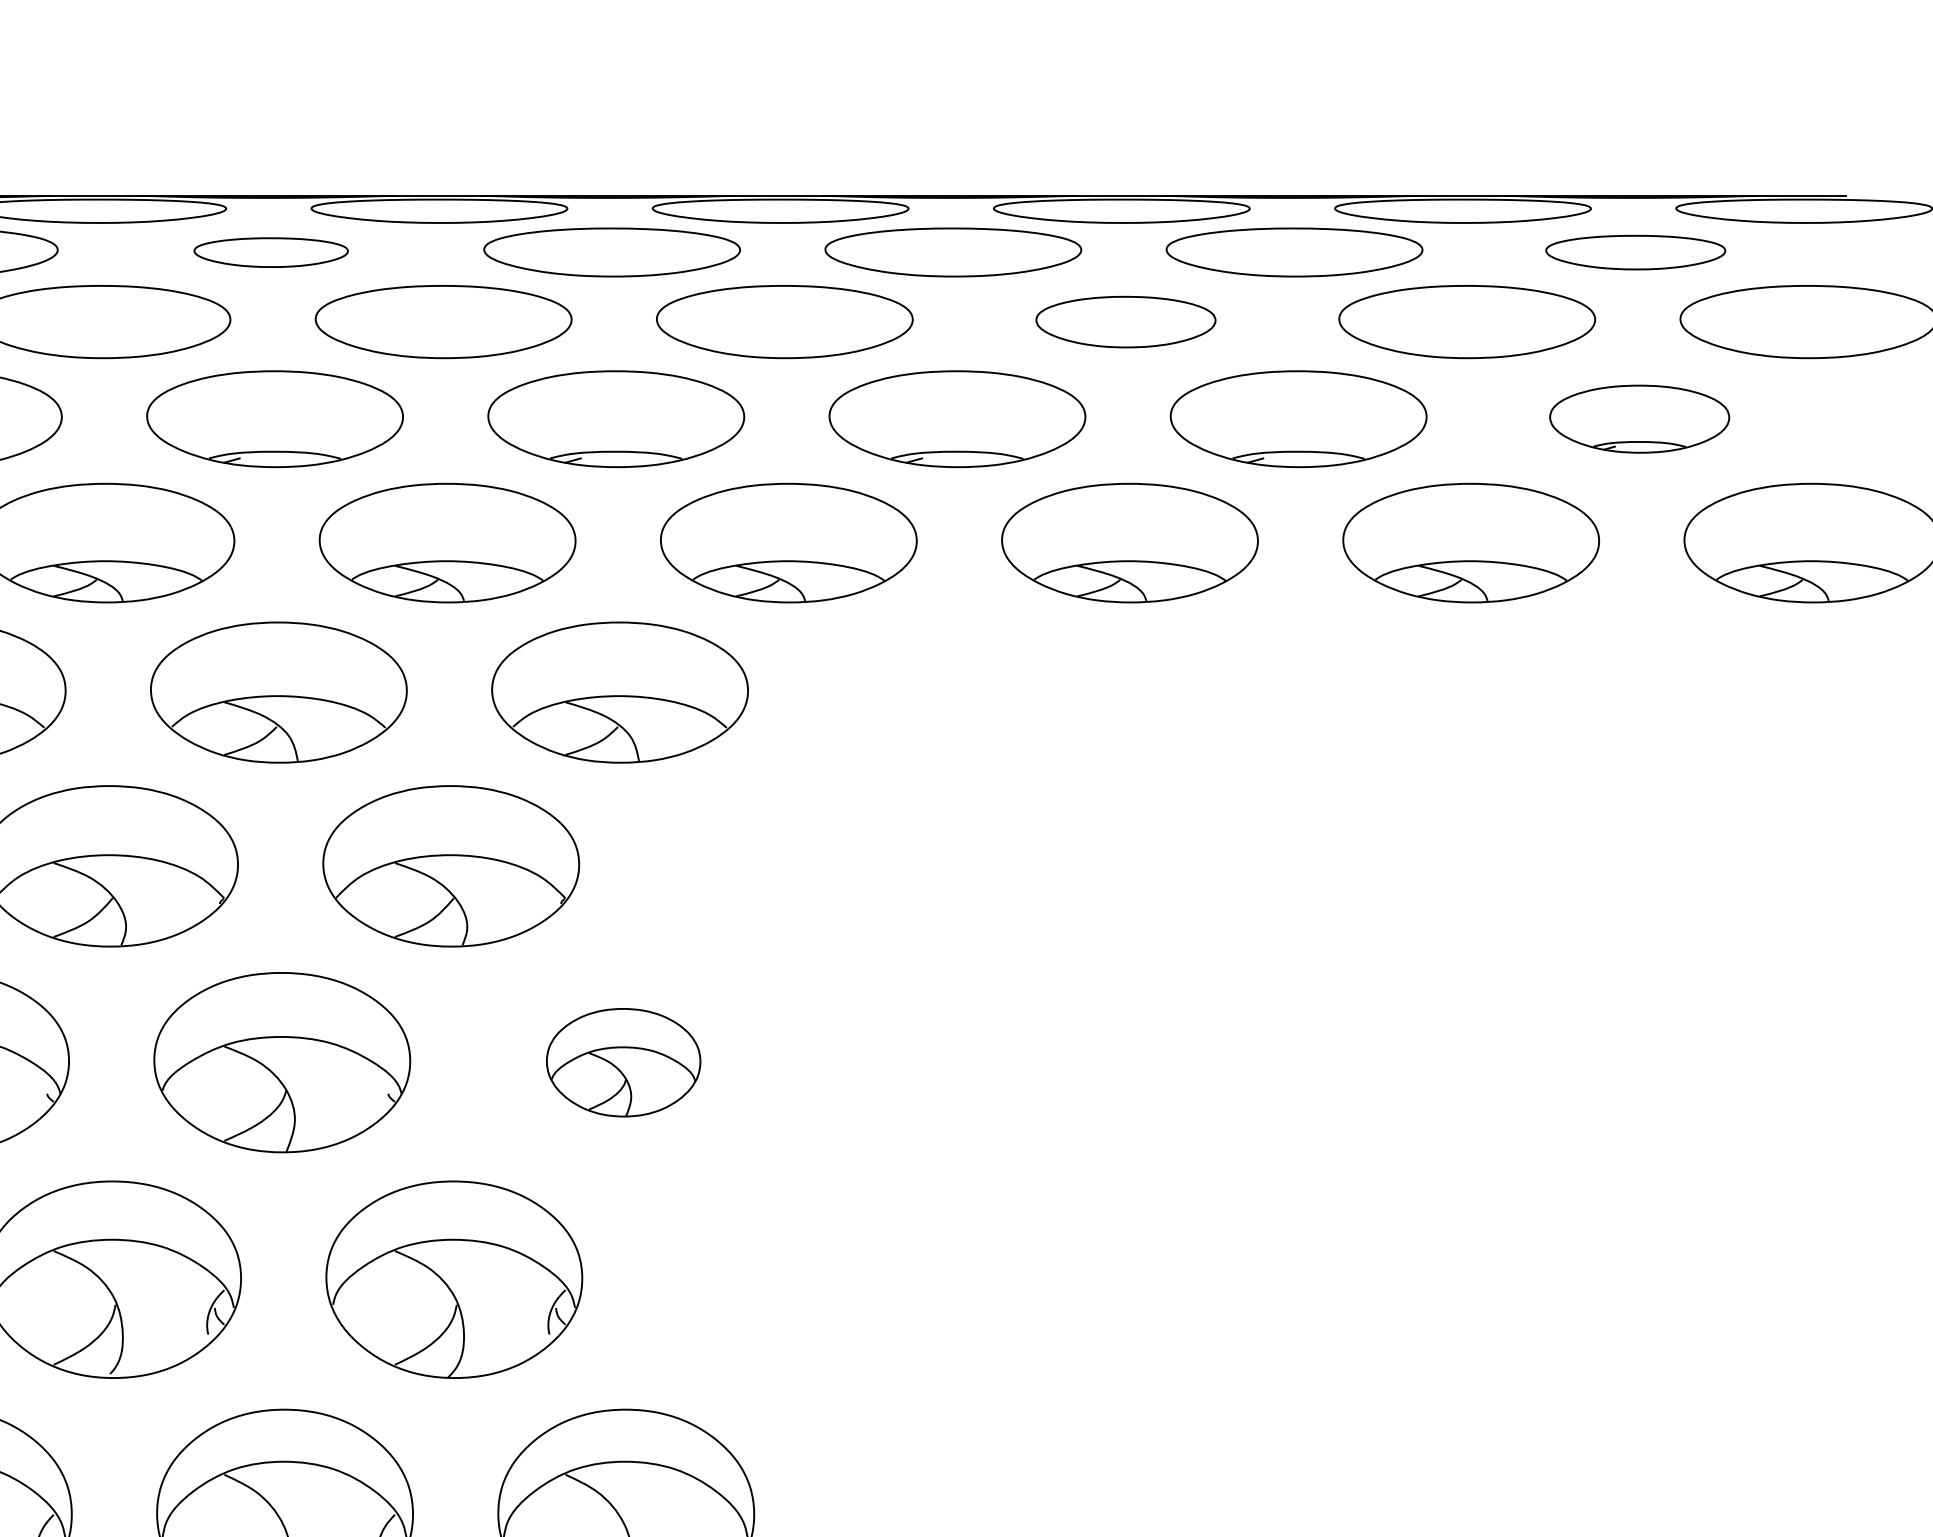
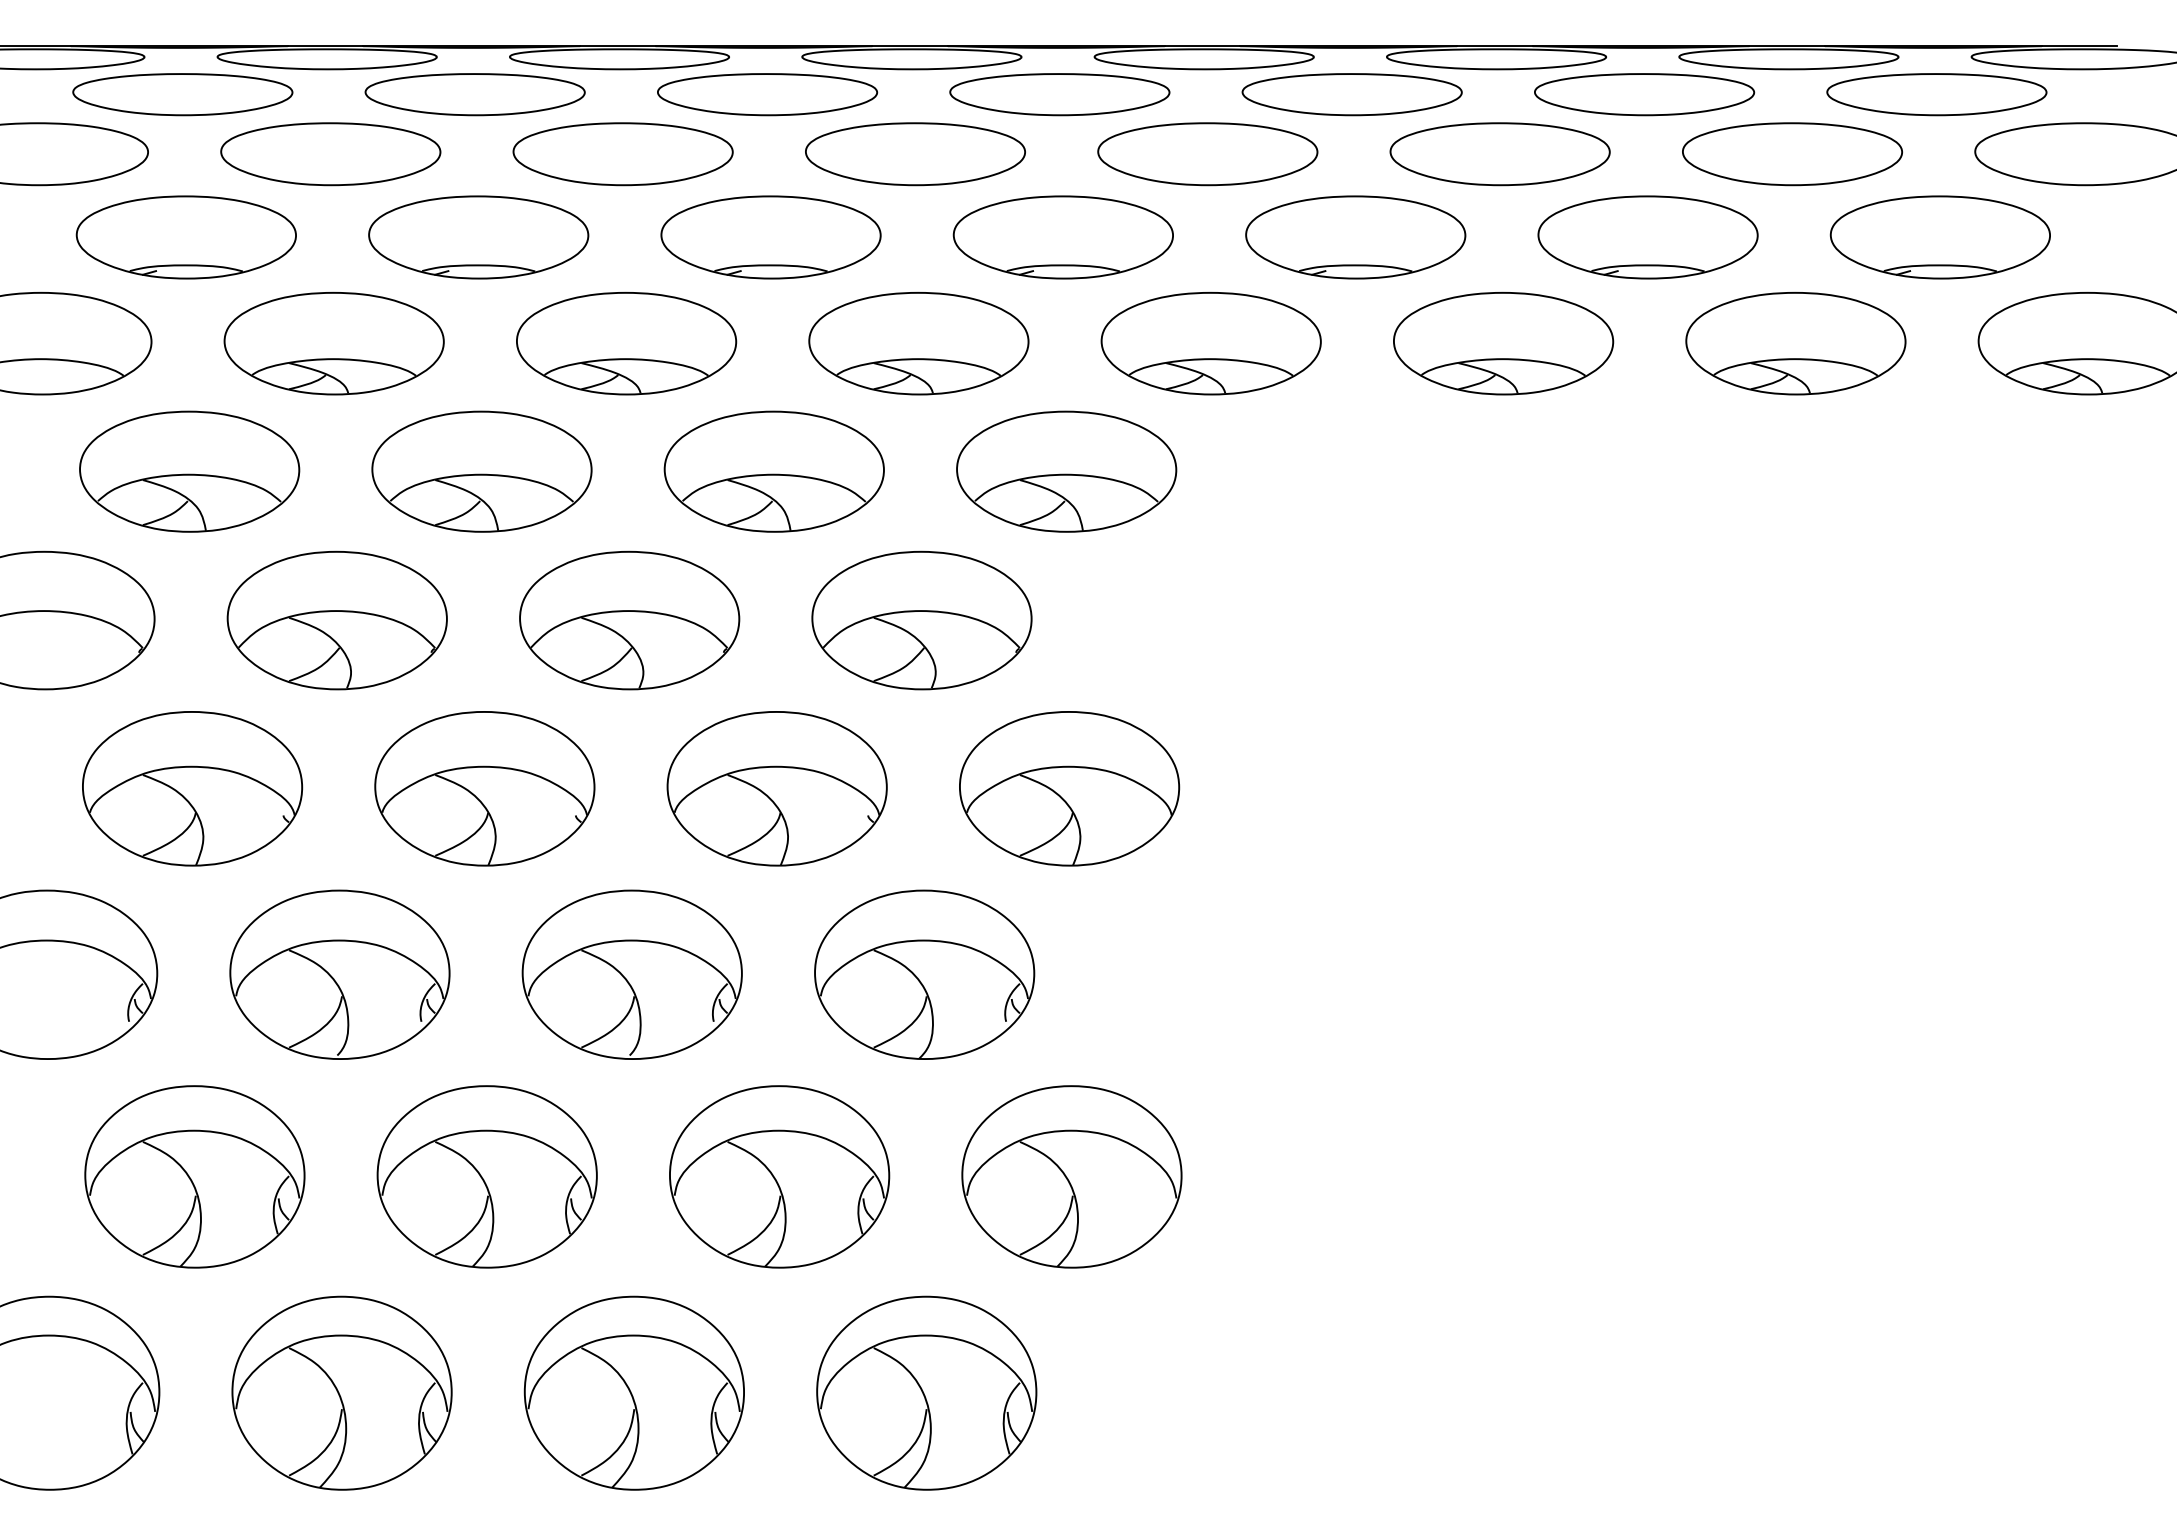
part: (270, 252) -> (767, 94), size x1.67
part: (1635, 252) -> (1936, 94), size x1.43
part: (1125, 322) -> (1499, 154), size x1.43
part: (1638, 419) -> (1939, 237), size x1.43
part: (623, 1062) -> (1069, 788), size x1.67

